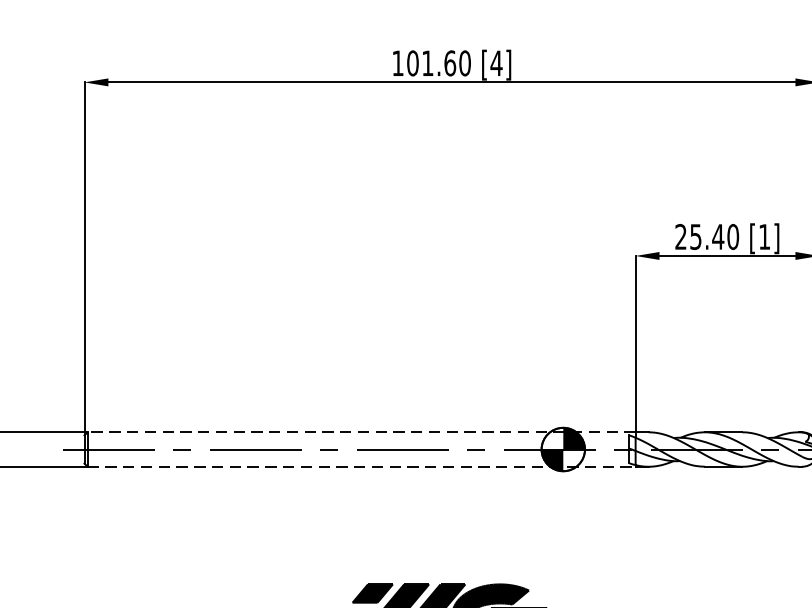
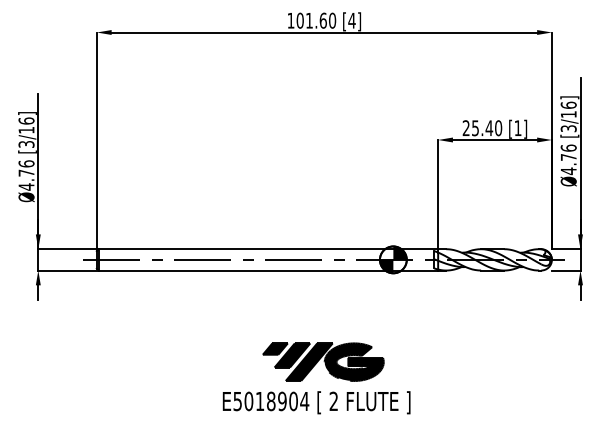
line: (361, 432) -> (268, 249), dashed -> solid
line: (361, 466) -> (268, 270), dashed -> solid

